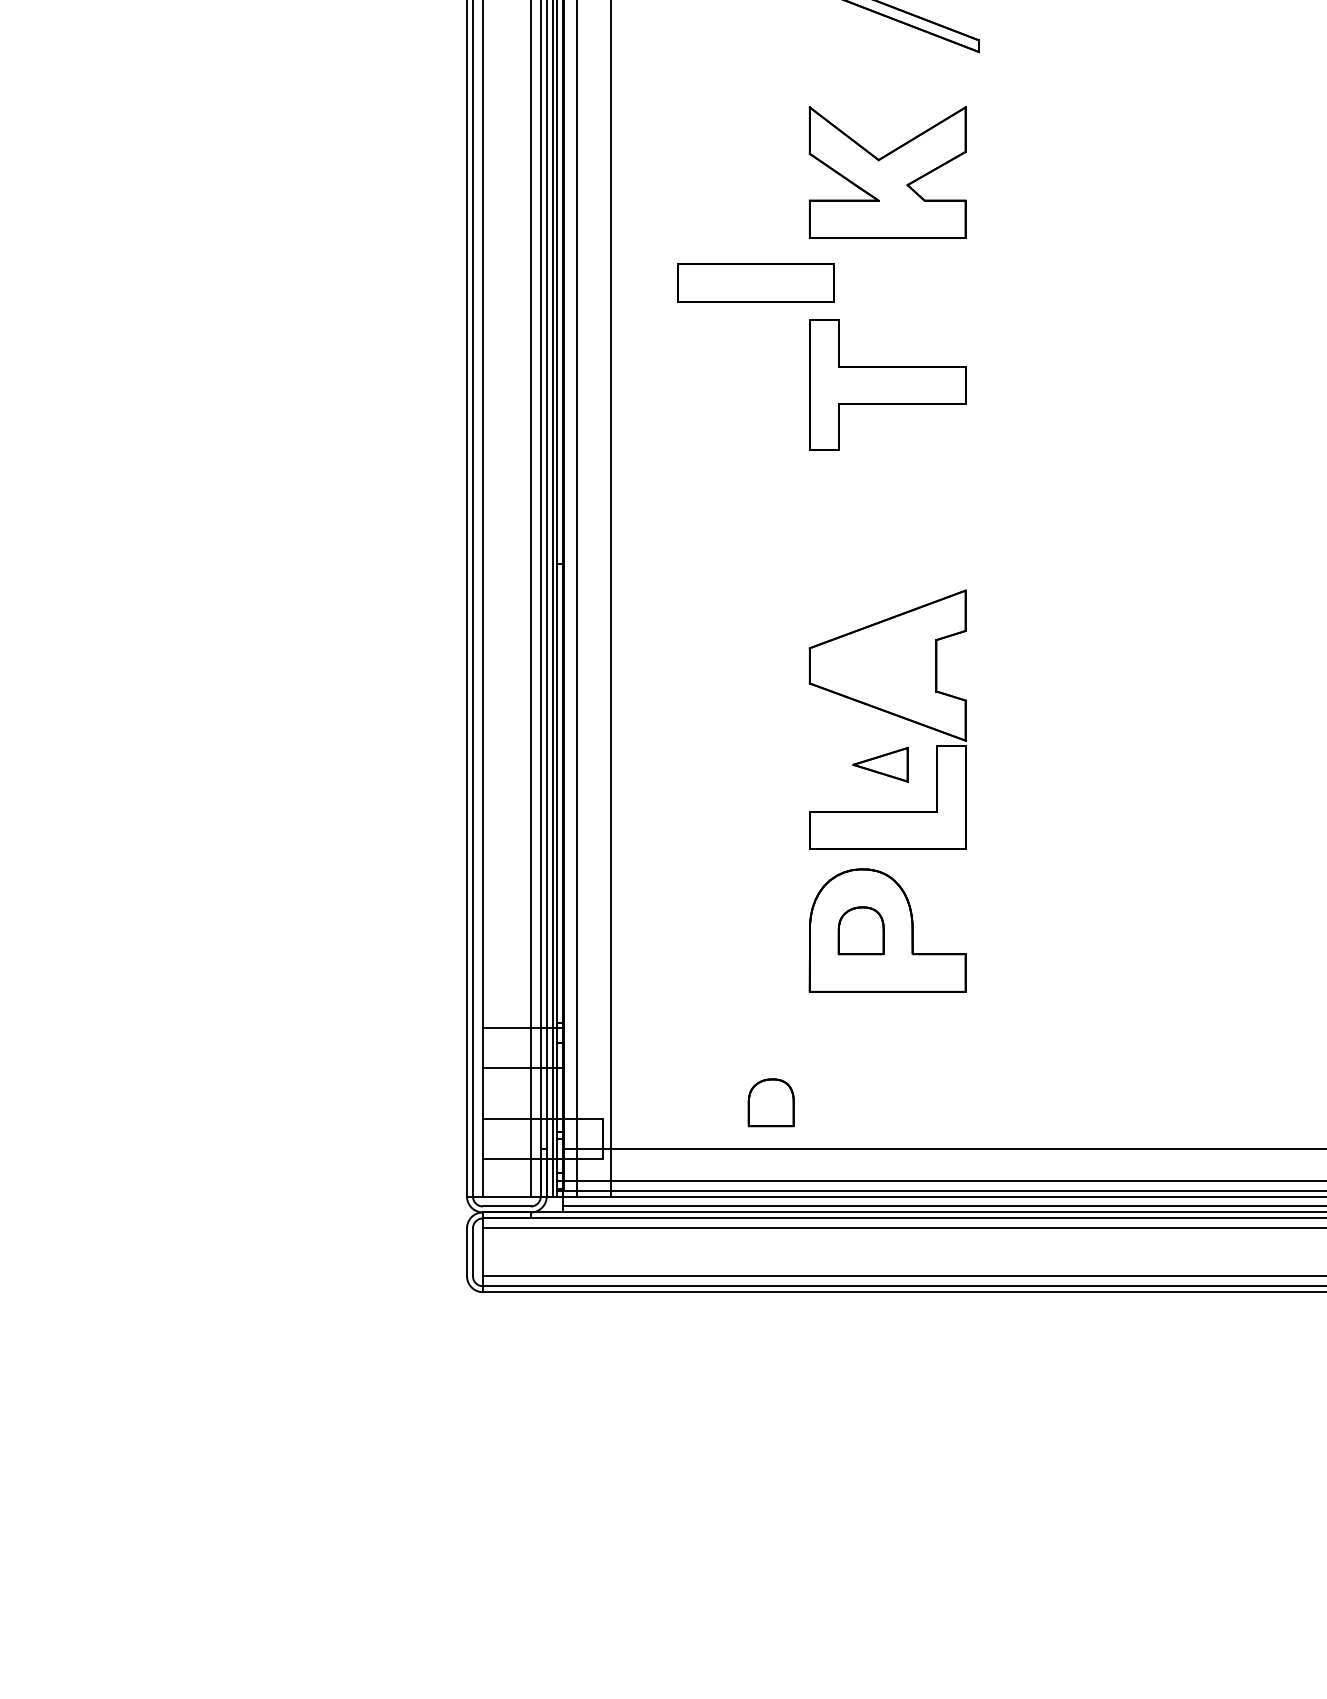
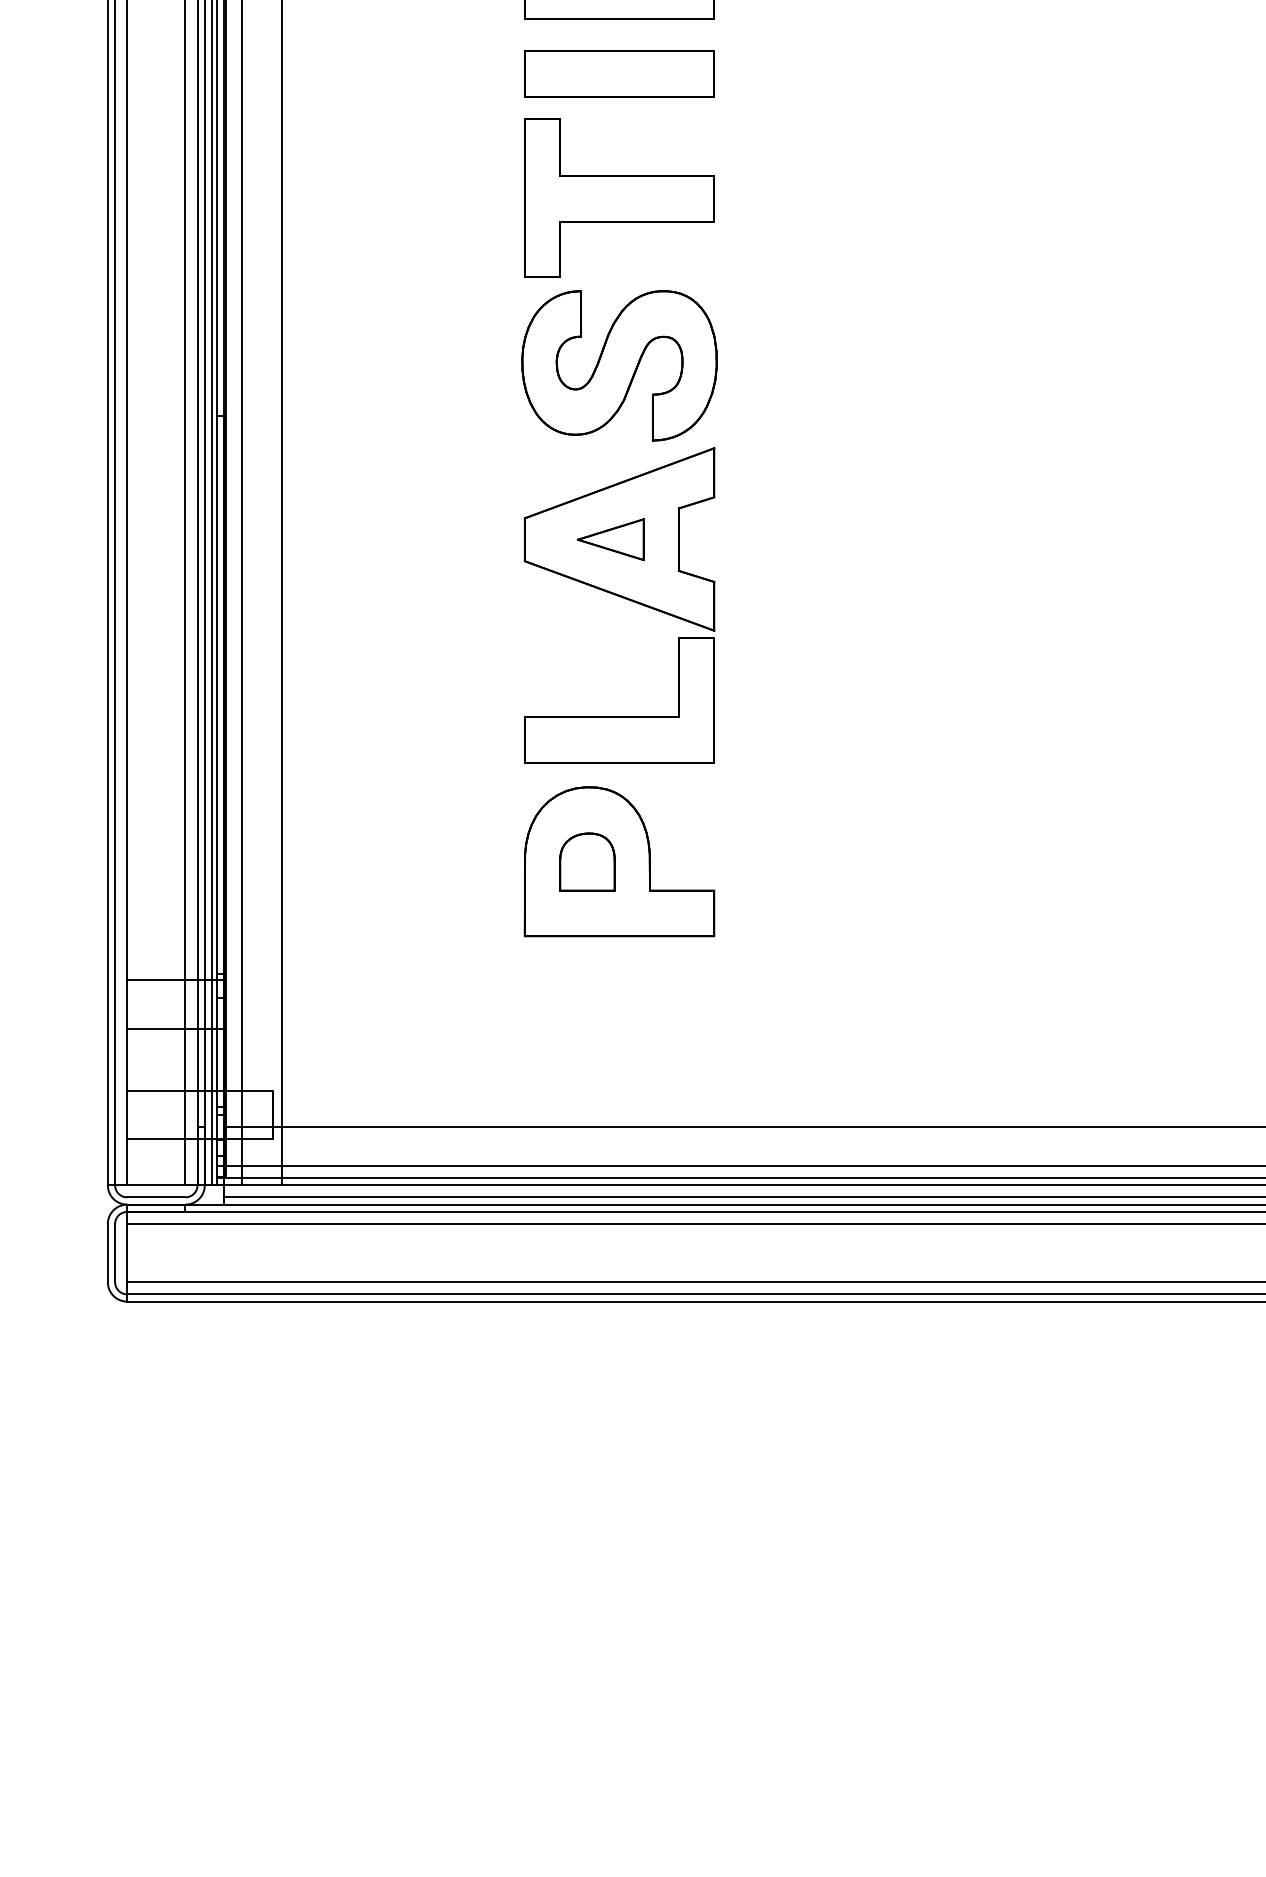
part: (755, 282) -> (619, 73), moved
part: (887, 522) -> (619, 365), added
part: (880, 764) -> (610, 539), moved
part: (770, 1102) -> (477, 1070), removed

